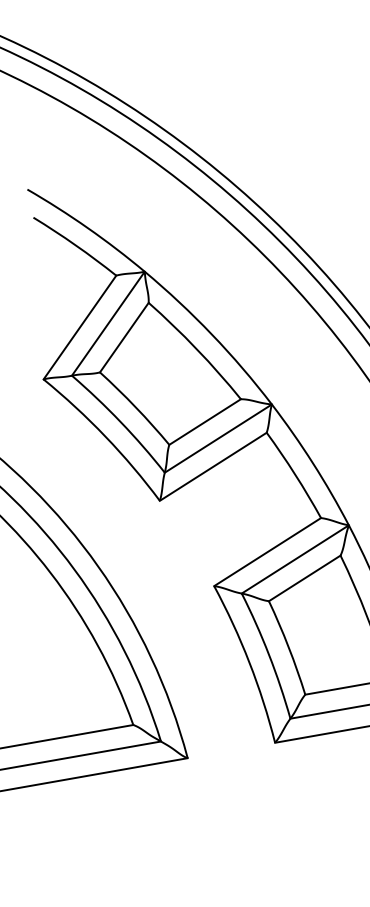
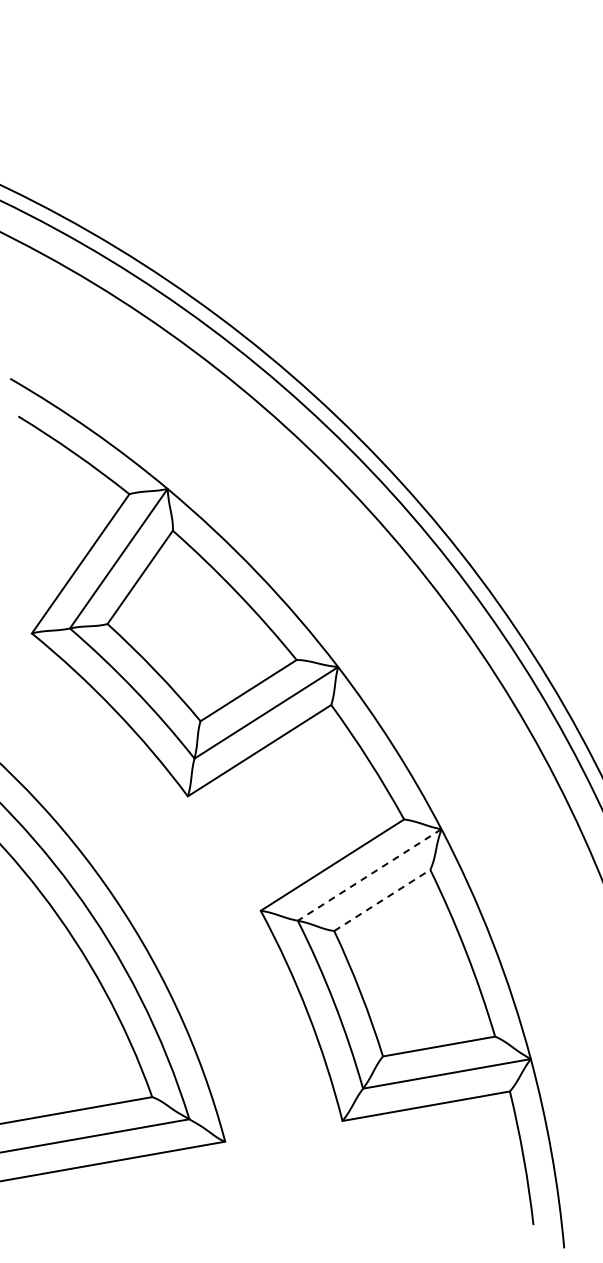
line: (295, 559) -> (369, 875), solid -> dashed
line: (304, 578) -> (382, 900), solid -> dashed

